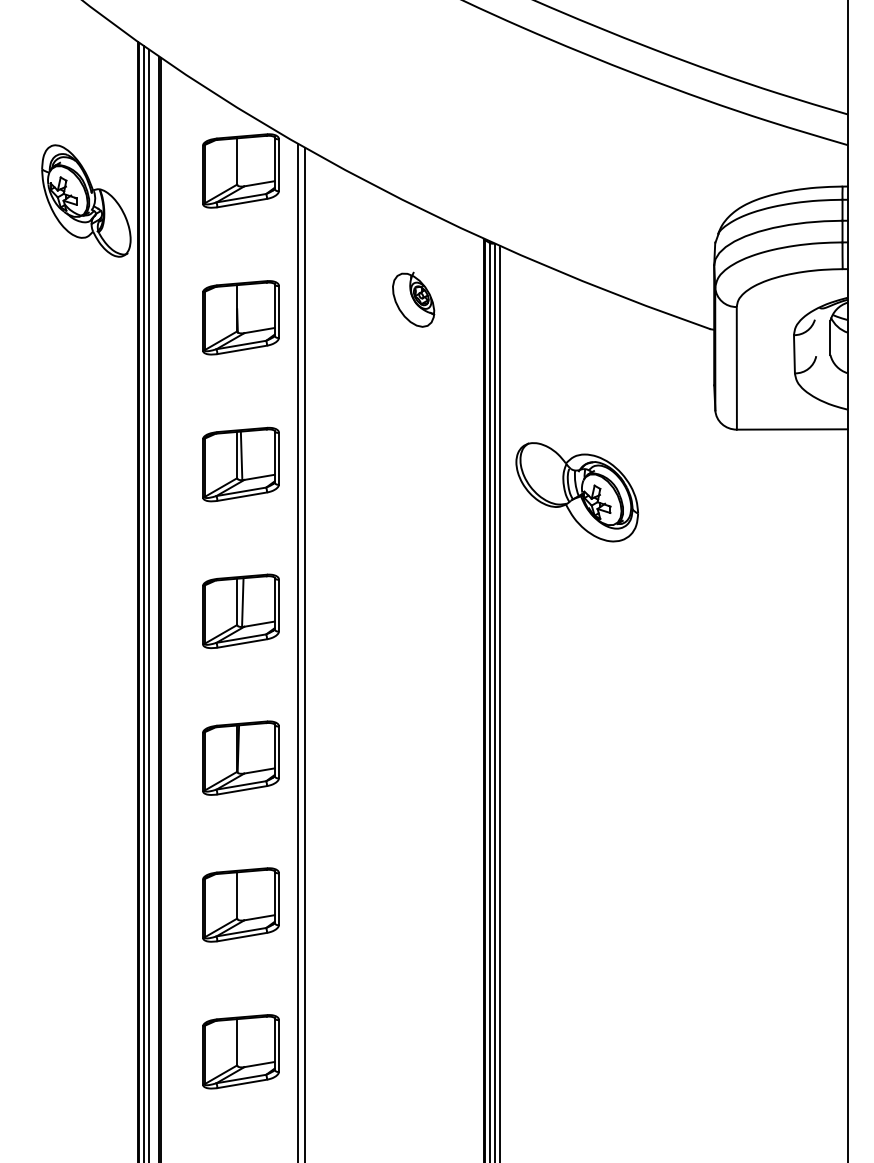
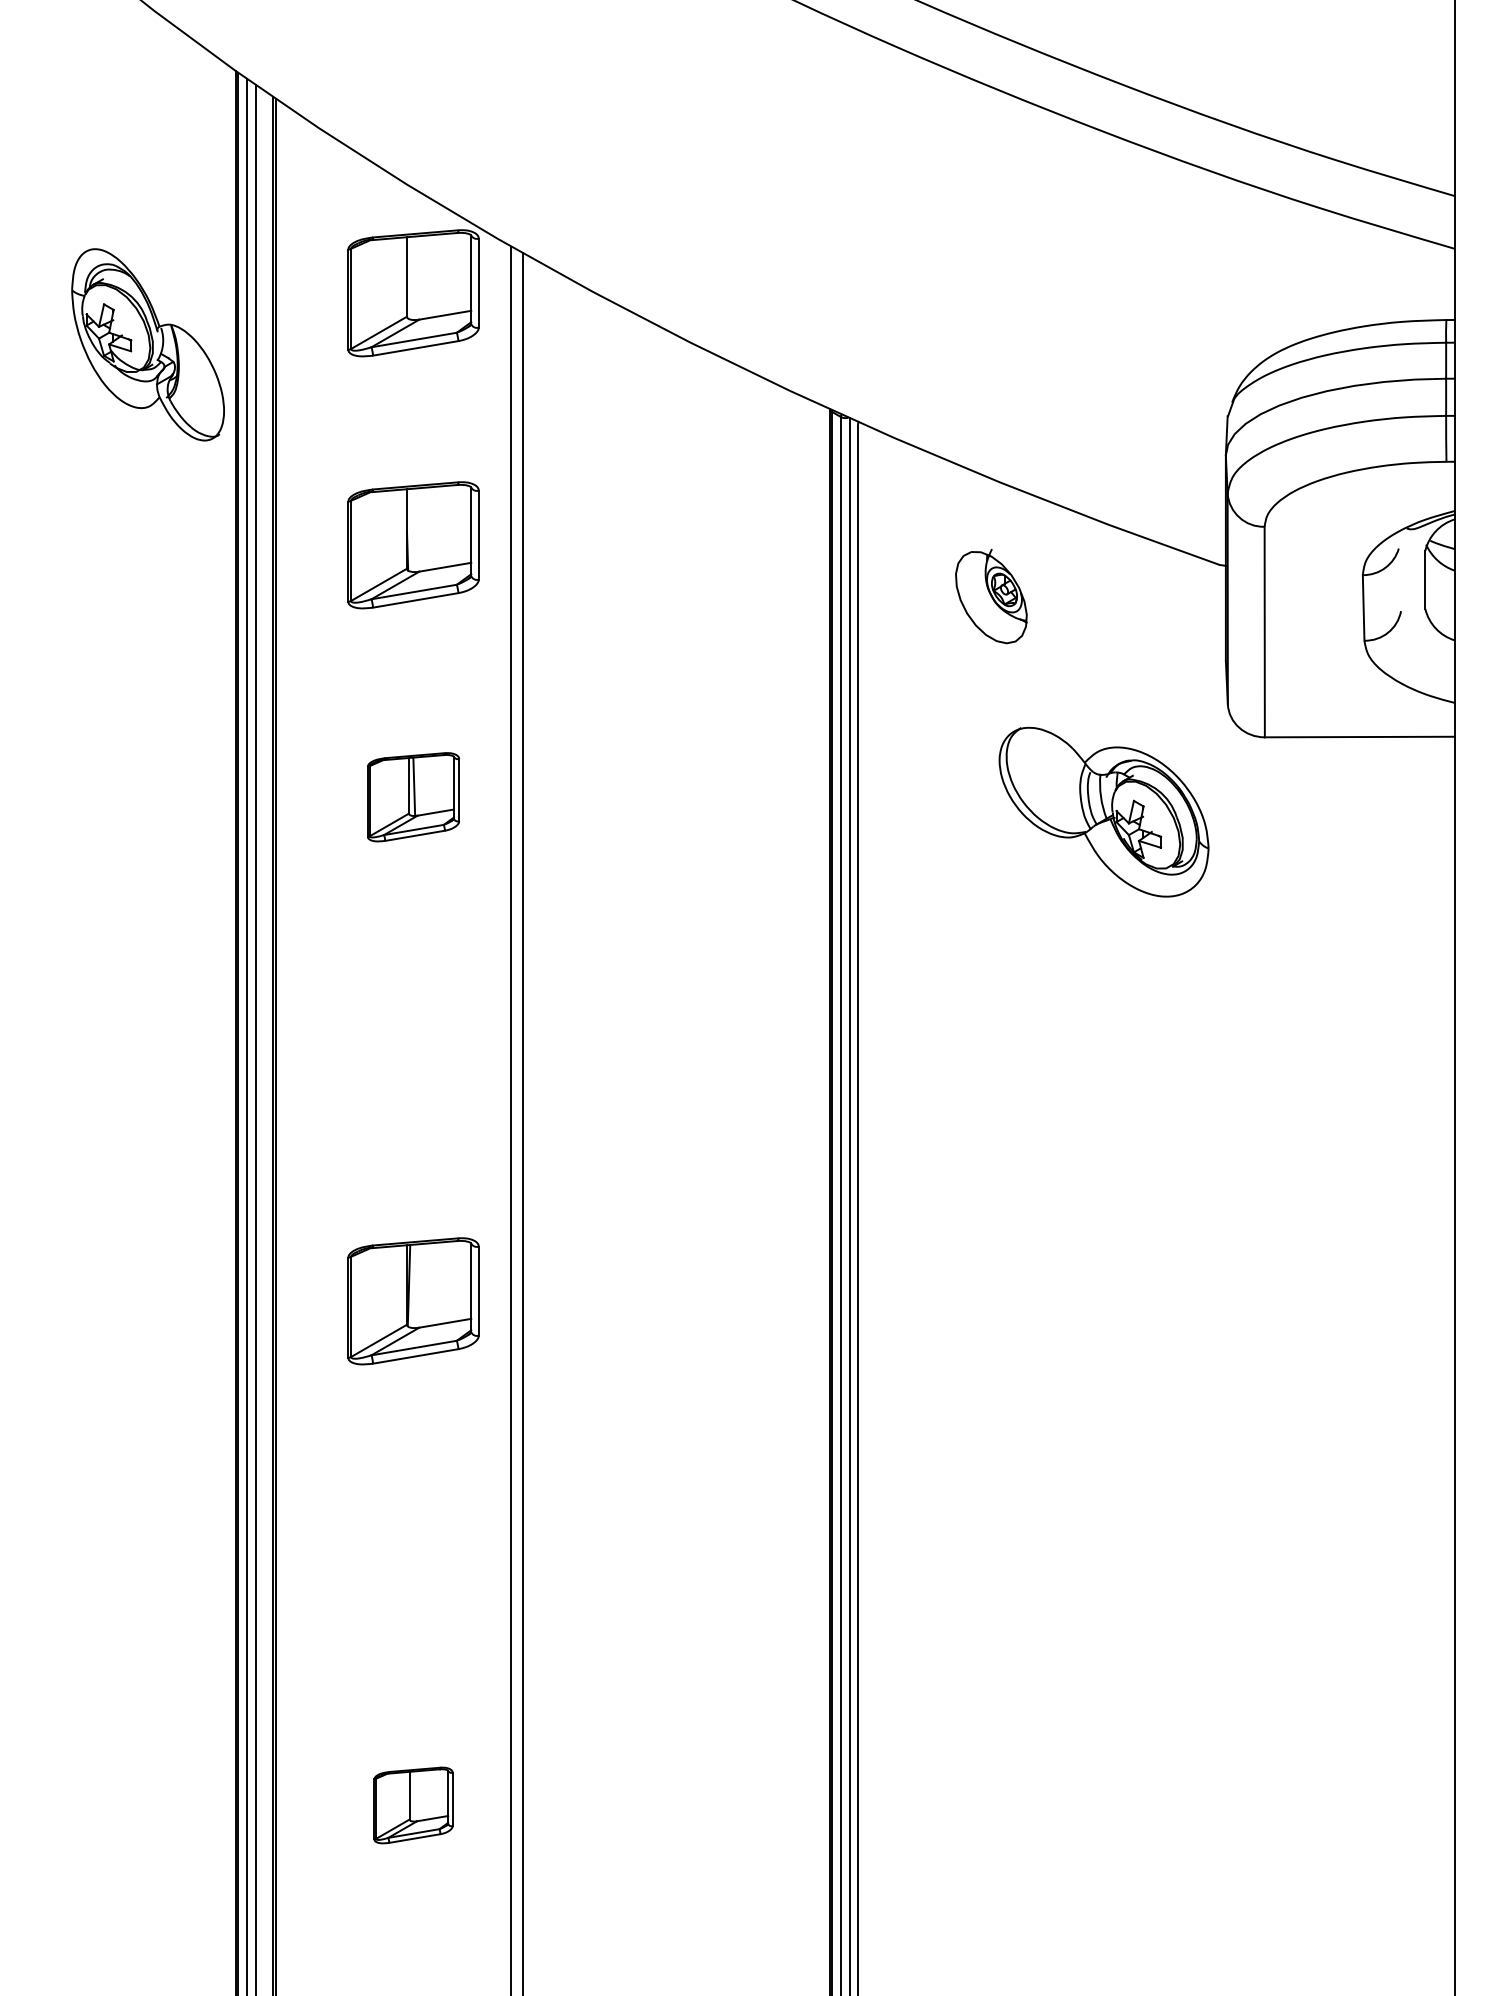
part: (413, 299) -> (991, 596), moved
part: (240, 464) -> (412, 797), size x0.7
part: (576, 492) -> (1102, 812), moved
part: (240, 611) -> (412, 1049), removed
part: (240, 904) -> (412, 1552), removed
part: (240, 1051) -> (412, 1804), size x0.6

